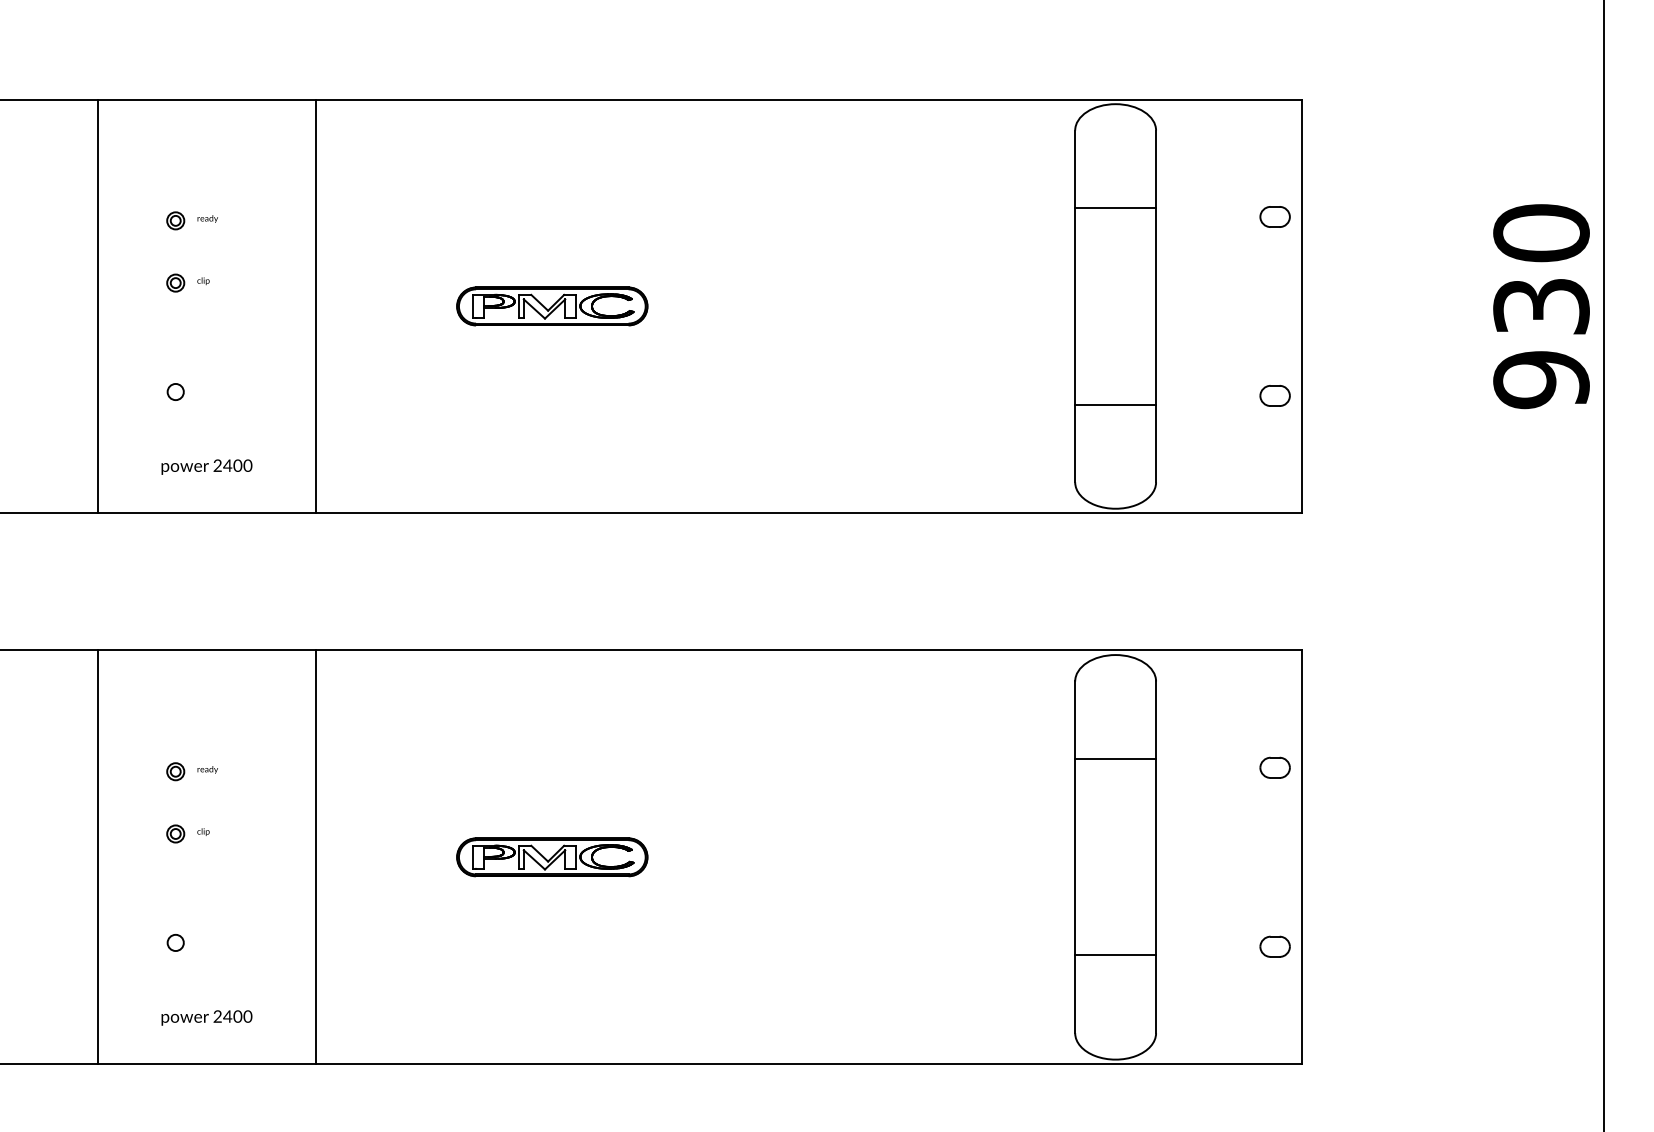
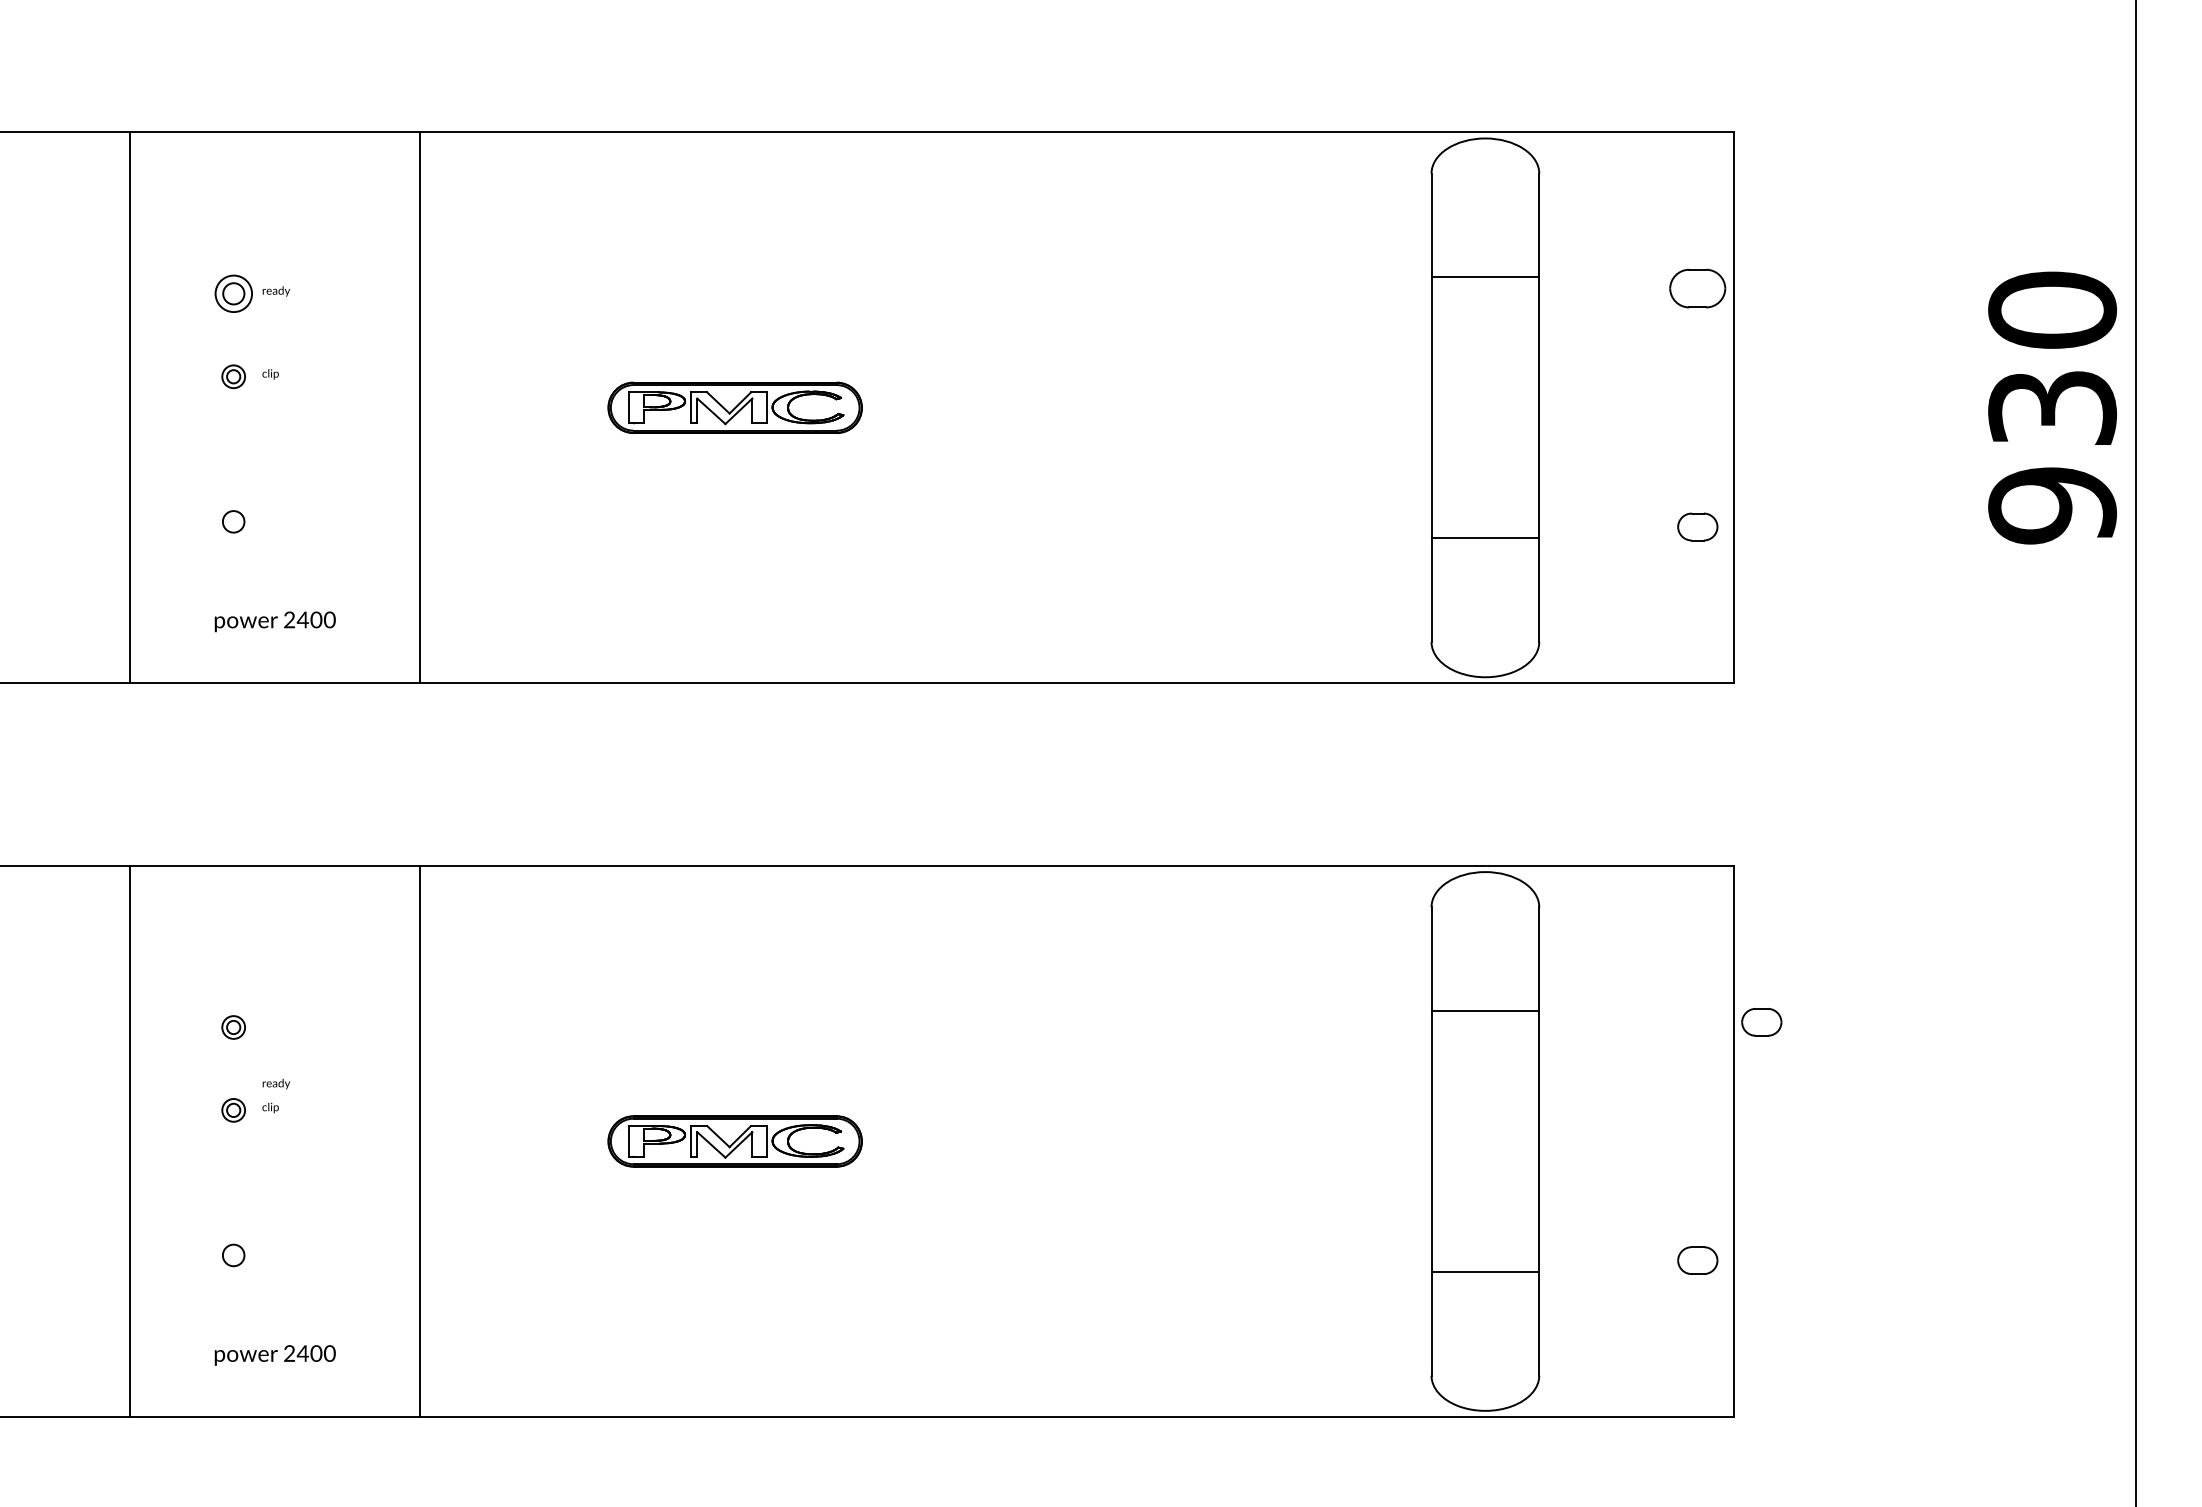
part: (1274, 216) -> (1697, 288), size x1.4
part: (175, 220) -> (233, 293), size x1.6
part: (1274, 767) -> (1761, 1022), moved
text: (207, 770) -> (275, 1084), moved

